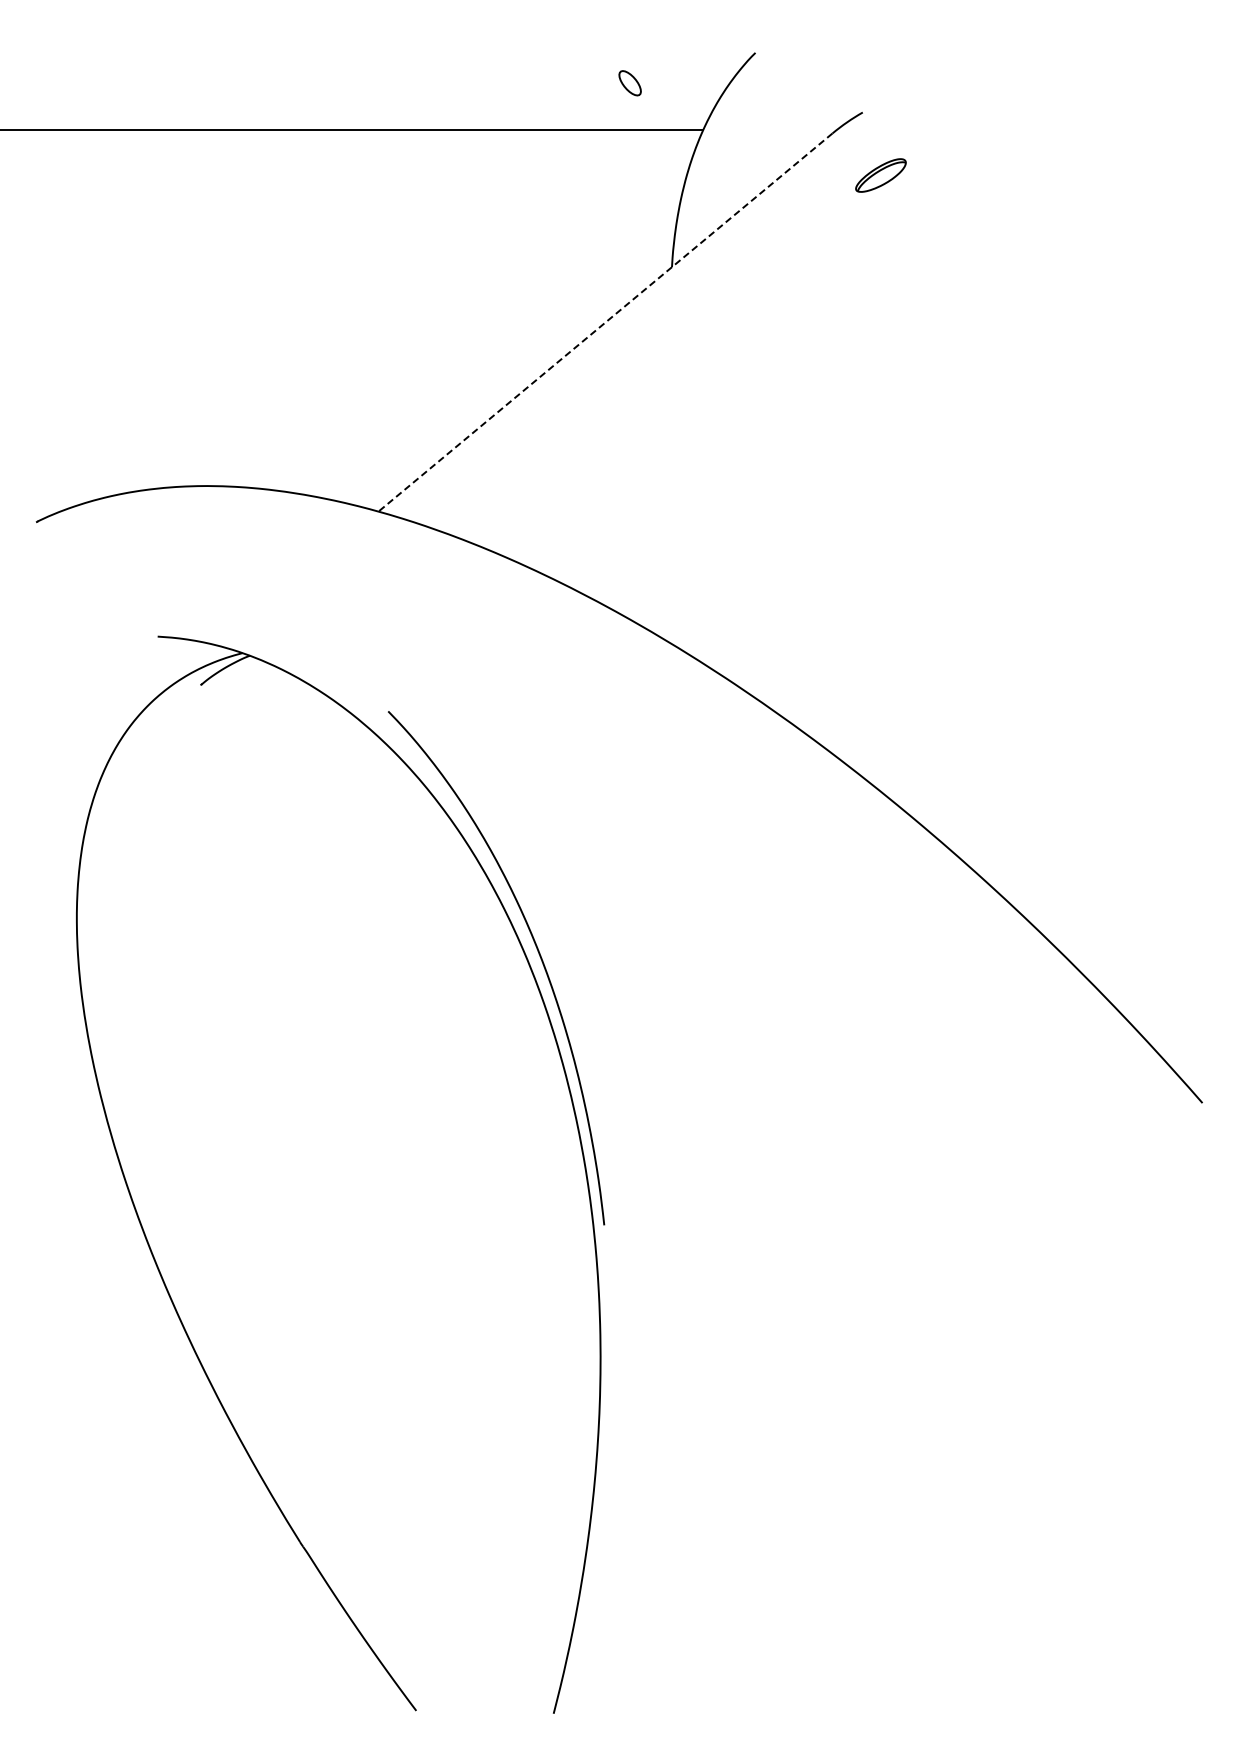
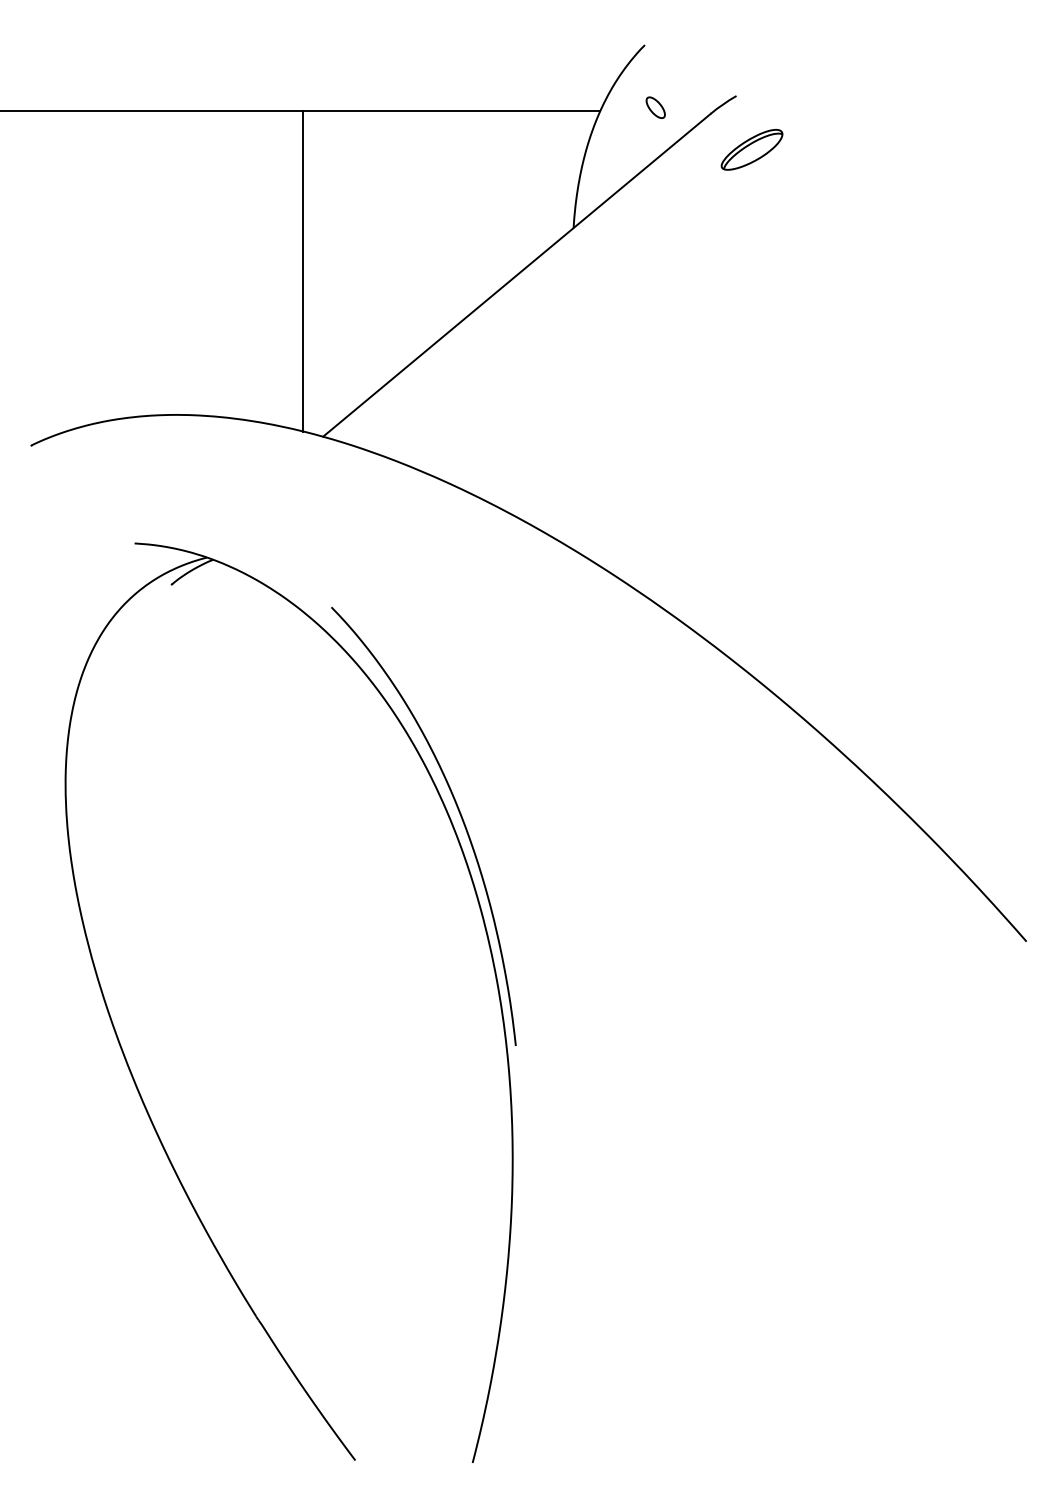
part: (629, 83) -> (655, 107), moved
part: (880, 175) -> (751, 149), size x1.43
line: (355, 317) -> (303, 271), added
line: (605, 322) -> (516, 275), dashed -> solid

